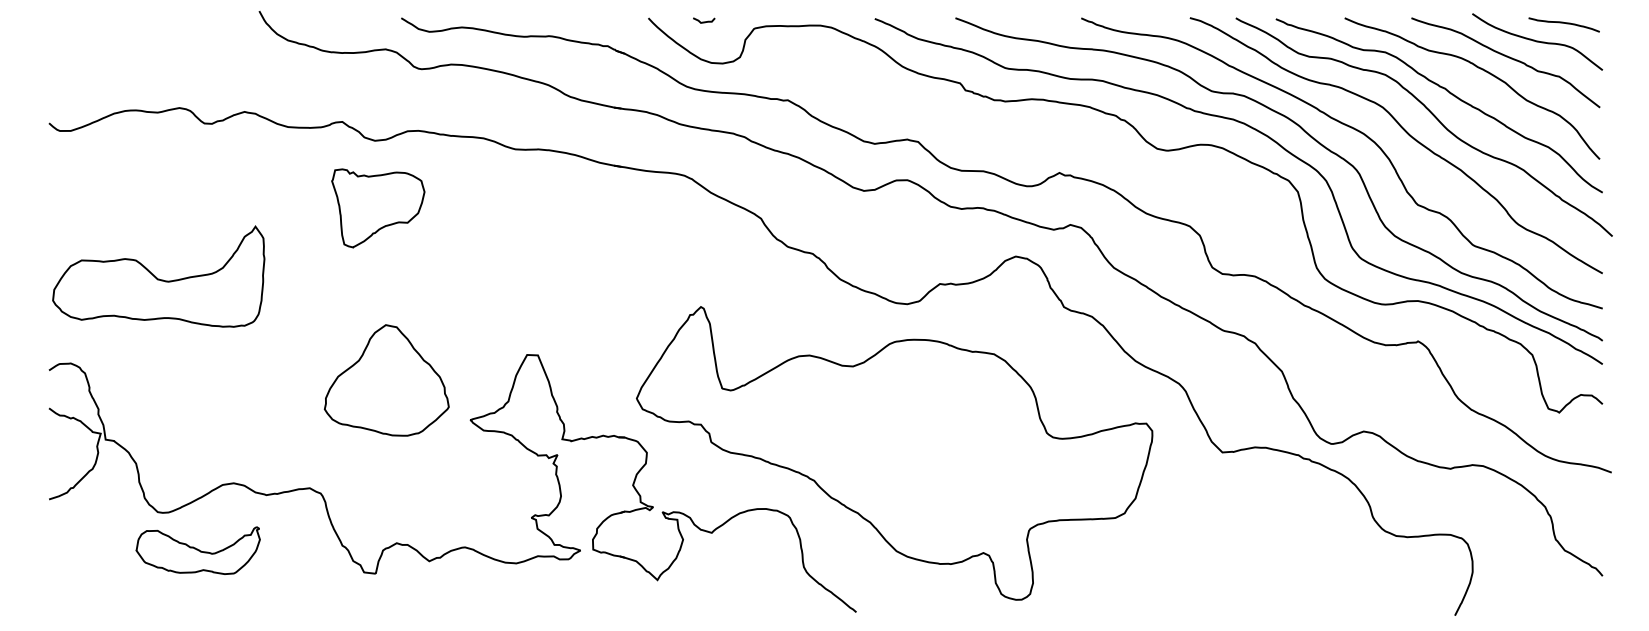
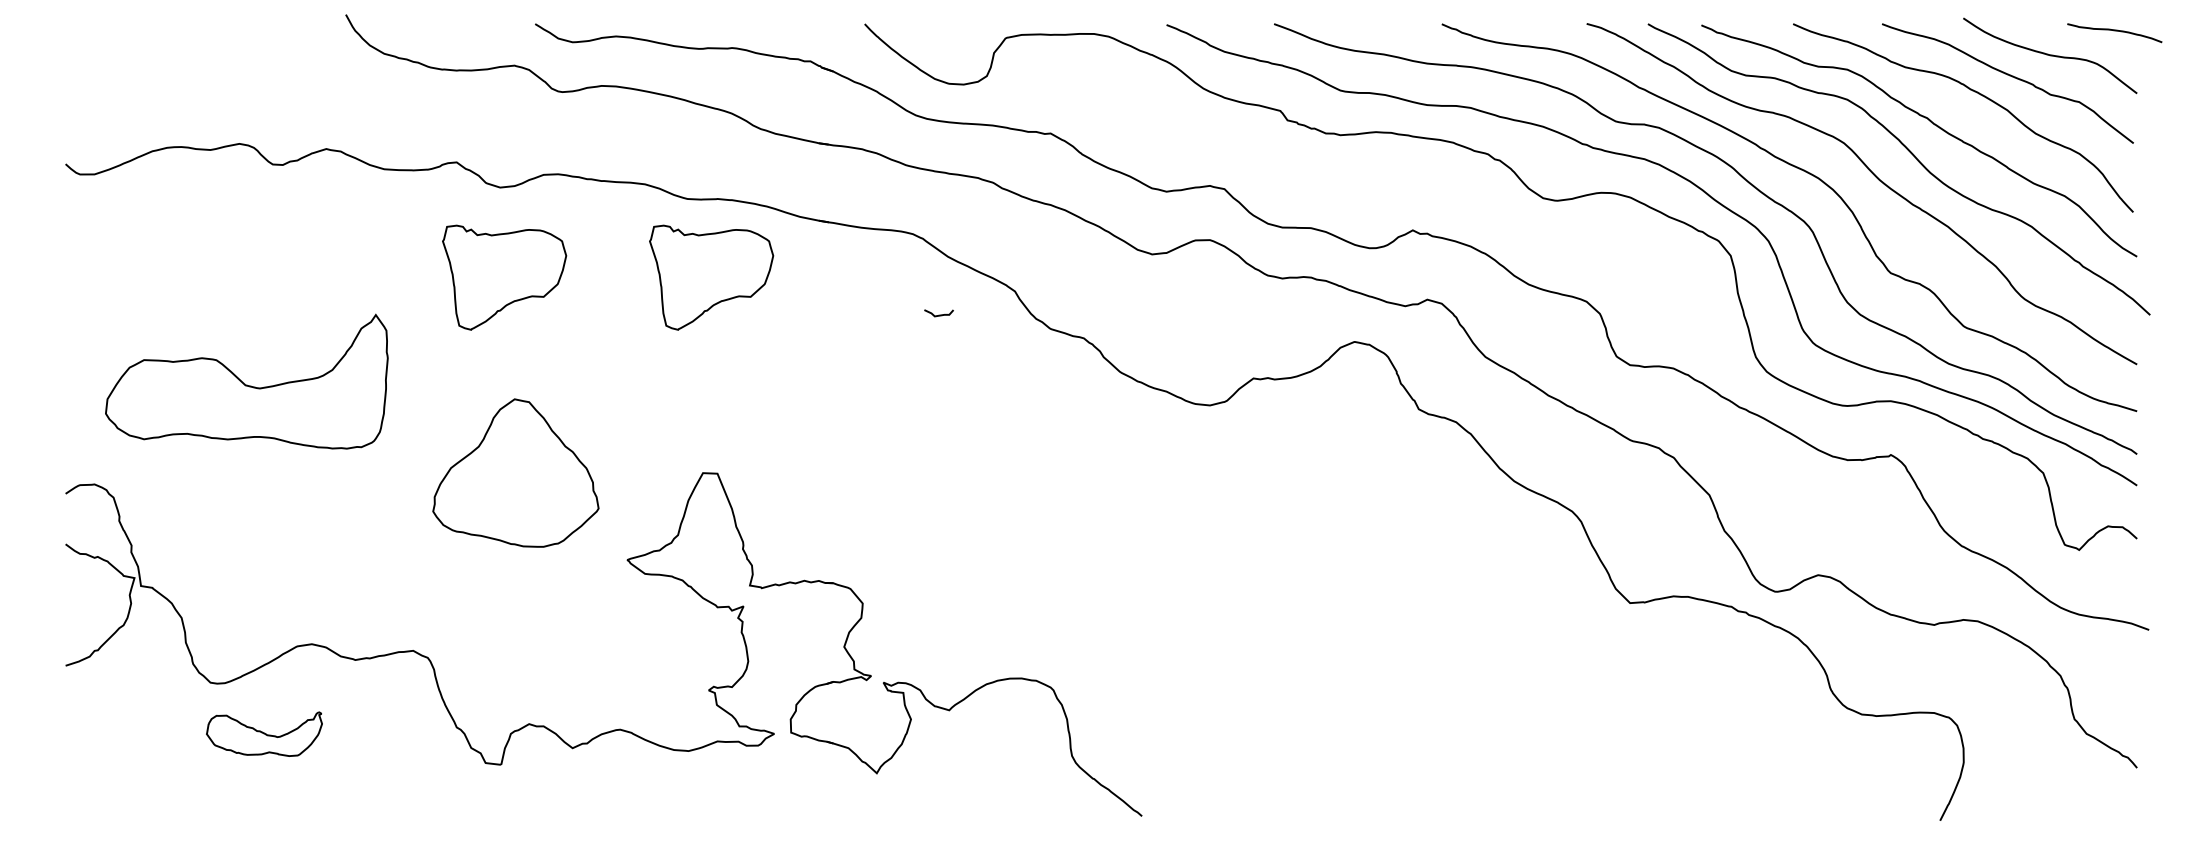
curve: (703, 21) -> (938, 314), moved
curve: (1564, 23) -> (2114, 31), moved
part: (533, 208) -> (711, 277), added
part: (158, 276) -> (246, 381), moved
part: (386, 380) -> (515, 472), moved
part: (894, 453) -> (1192, 604), removed
part: (198, 551) -> (264, 734), size x0.7

